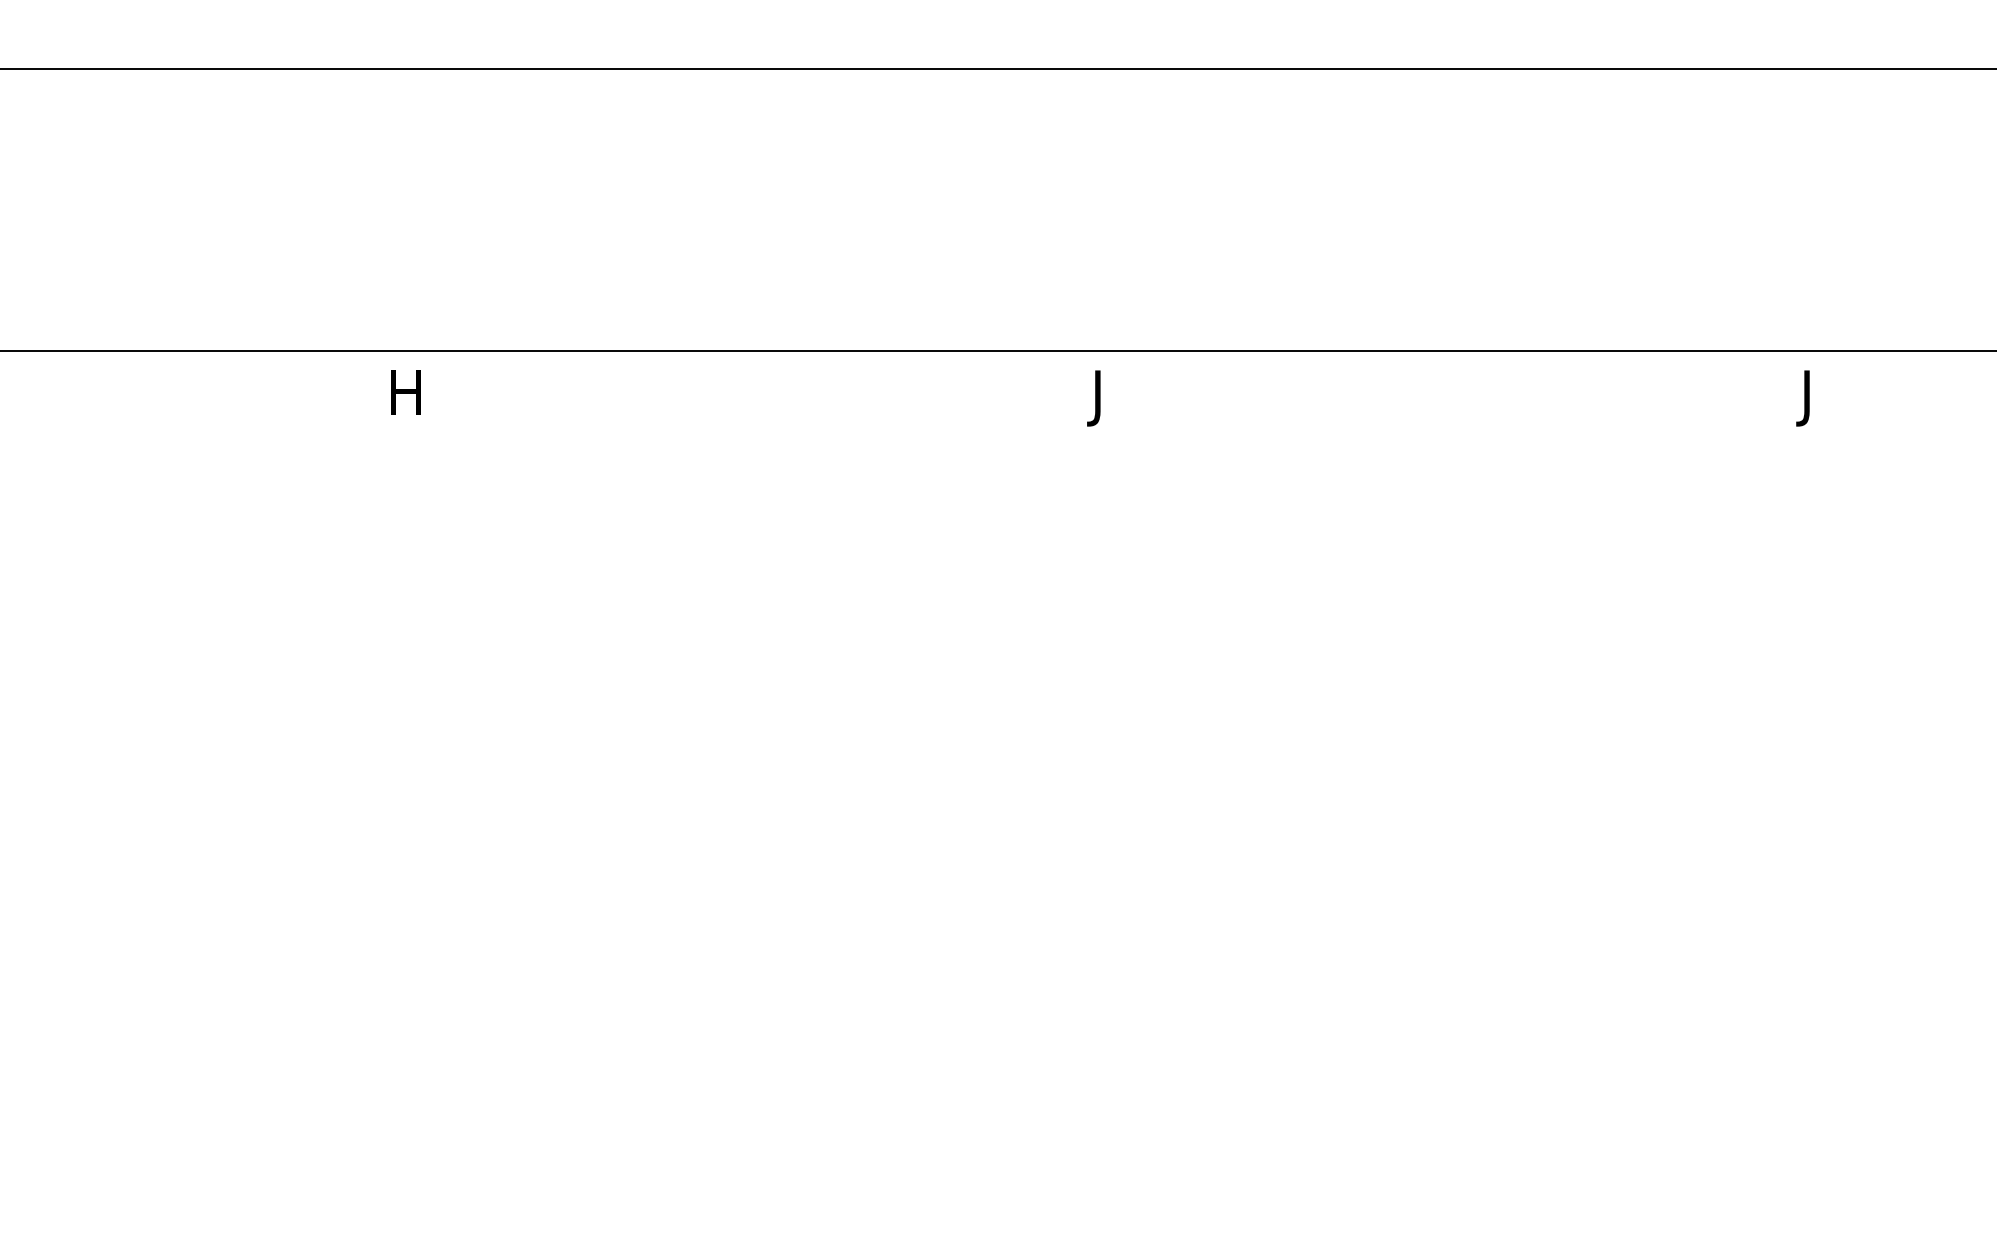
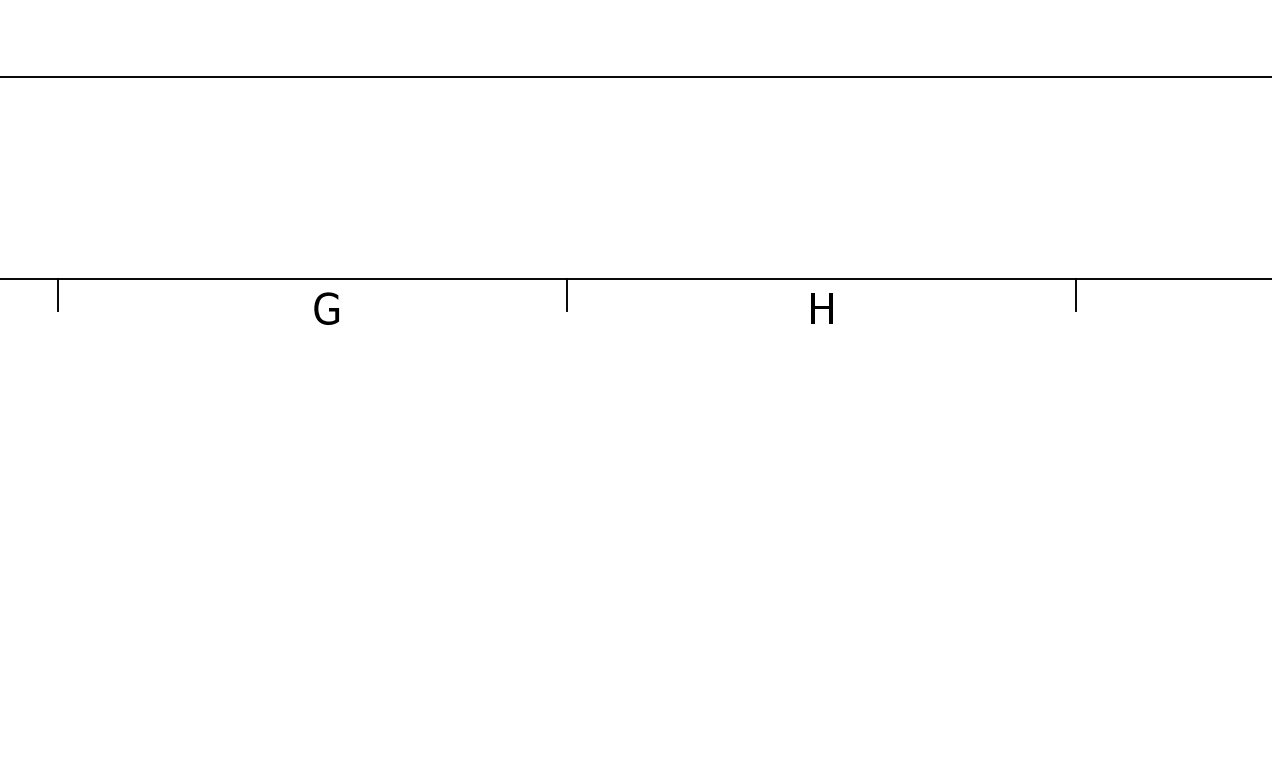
line: (29, 373) -> (57, 295), added
line: (741, 373) -> (567, 295), added
line: (1452, 373) -> (1075, 295), added
text: (405, 392) -> (326, 308), H -> G
text: (1097, 398) -> (821, 312), J -> H

